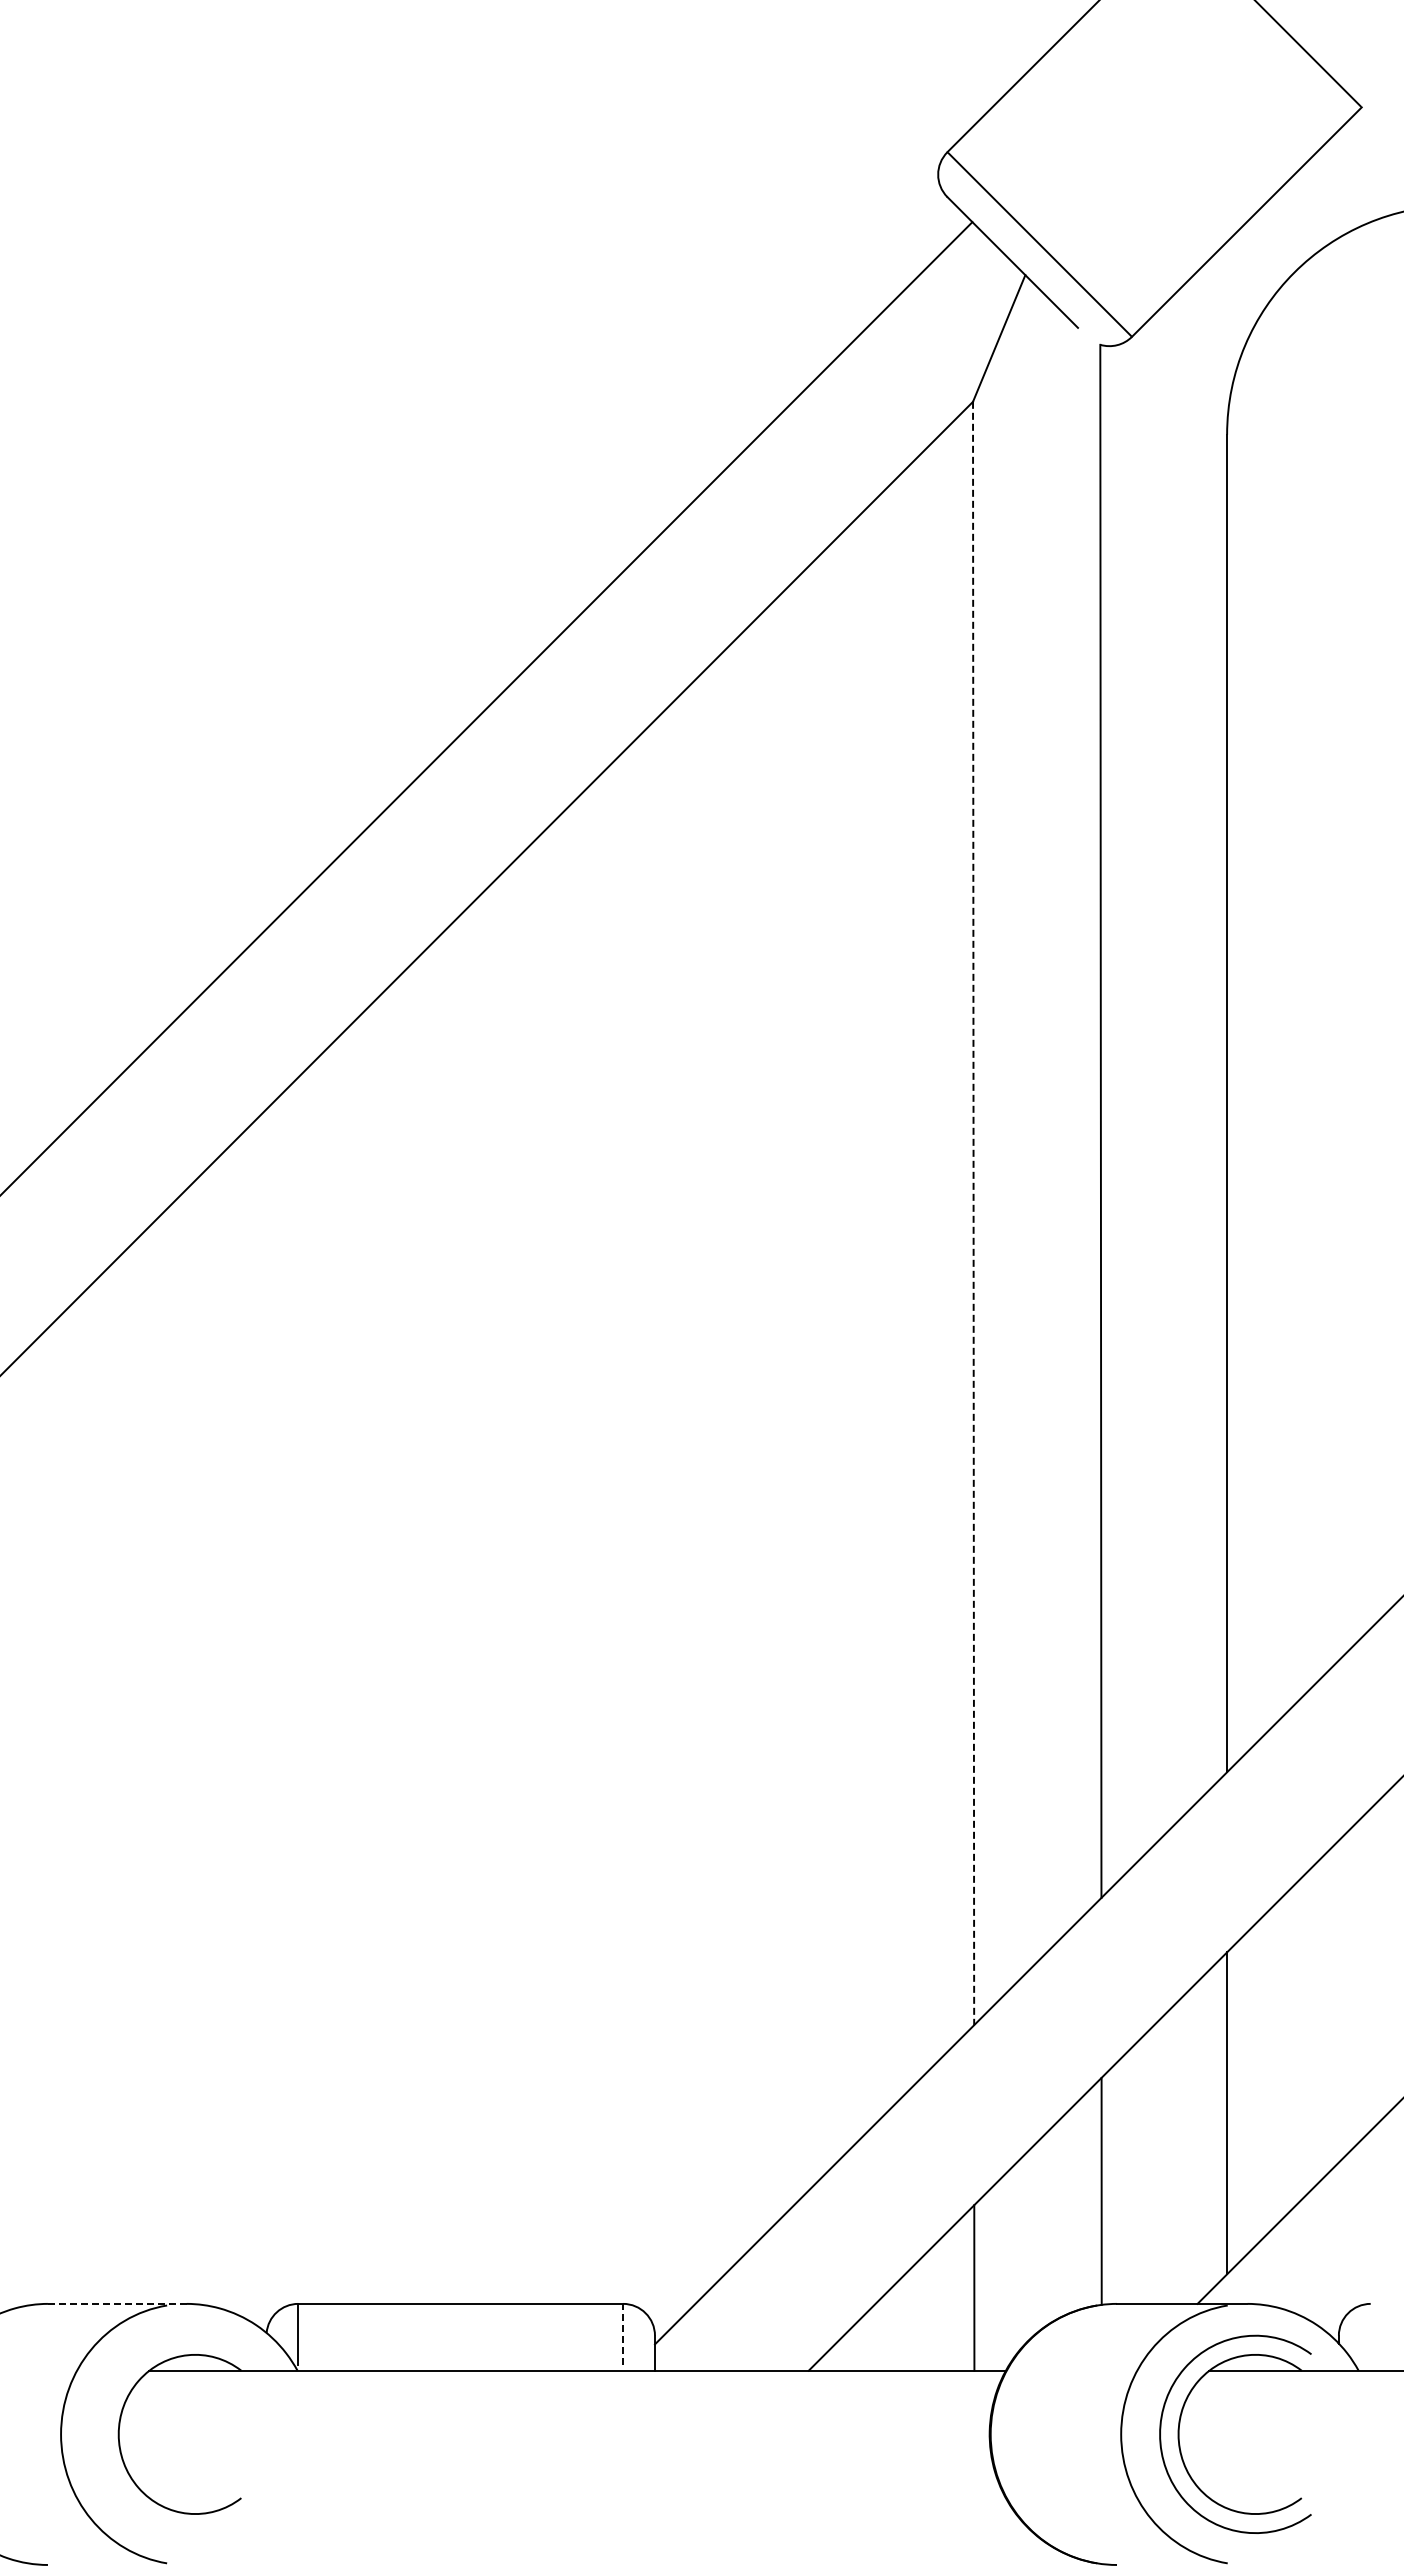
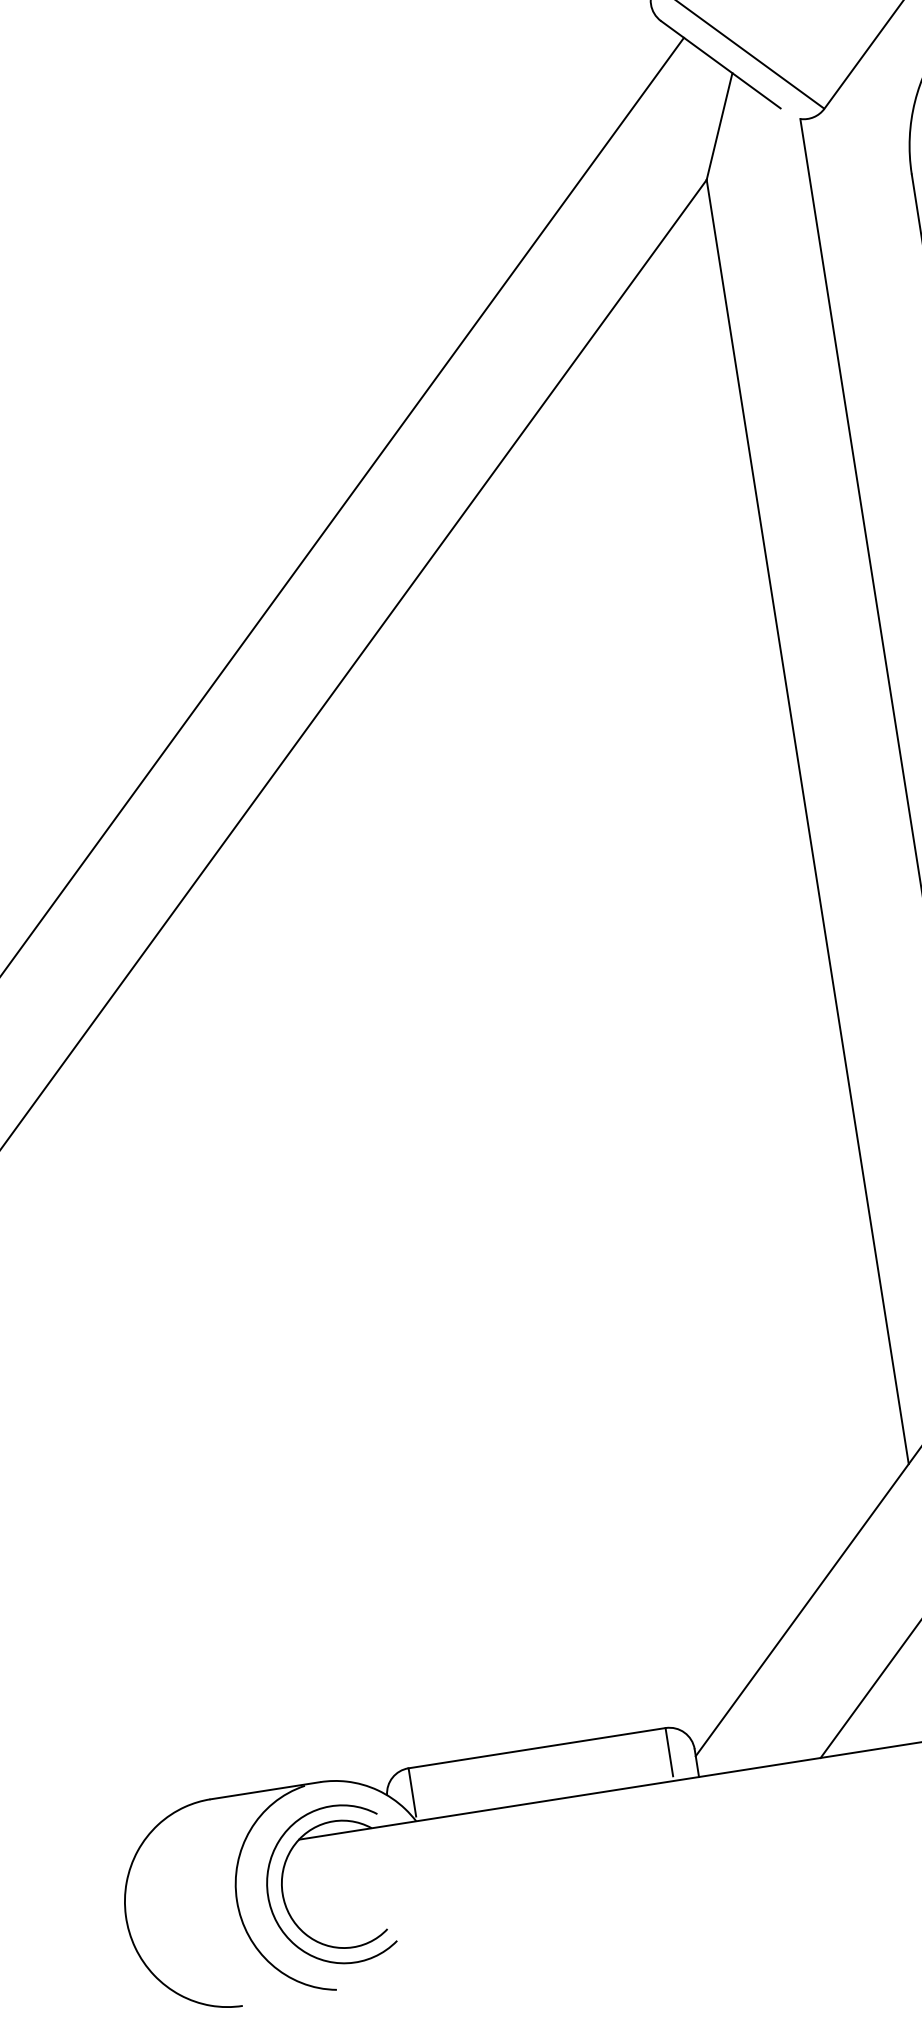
line: (973, 1213) -> (807, 821), dashed -> solid
line: (117, 2303) -> (265, 1790), dashed -> solid
line: (623, 2333) -> (669, 1751), dashed -> solid
curve: (101, 2433) -> (268, 1895), added

